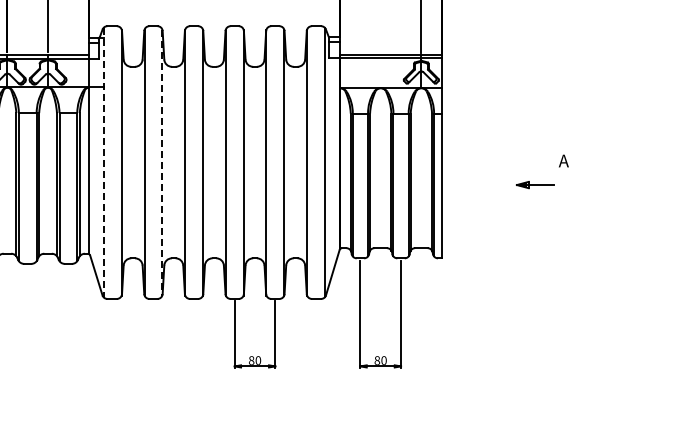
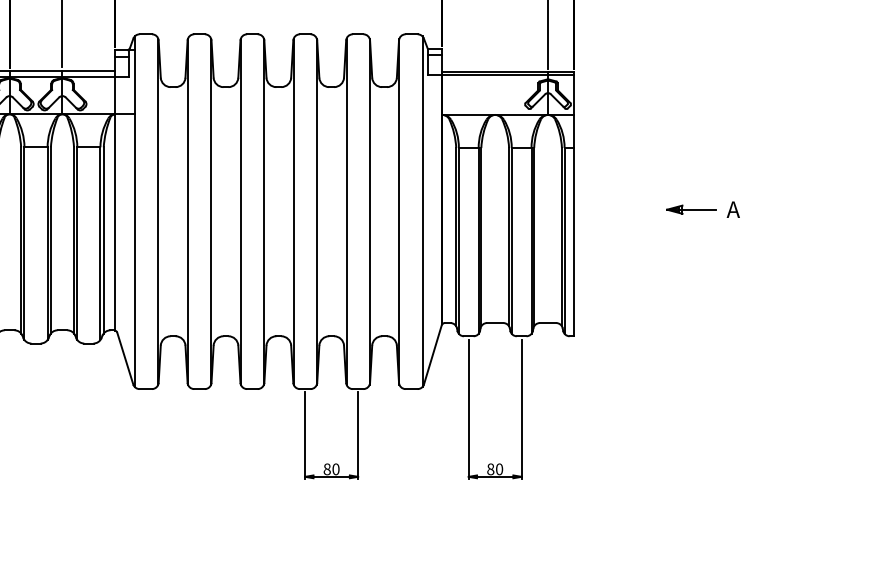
line: (103, 163) -> (134, 212), dashed -> solid
line: (162, 163) -> (211, 212), dashed -> solid
part: (535, 185) -> (691, 210), moved

